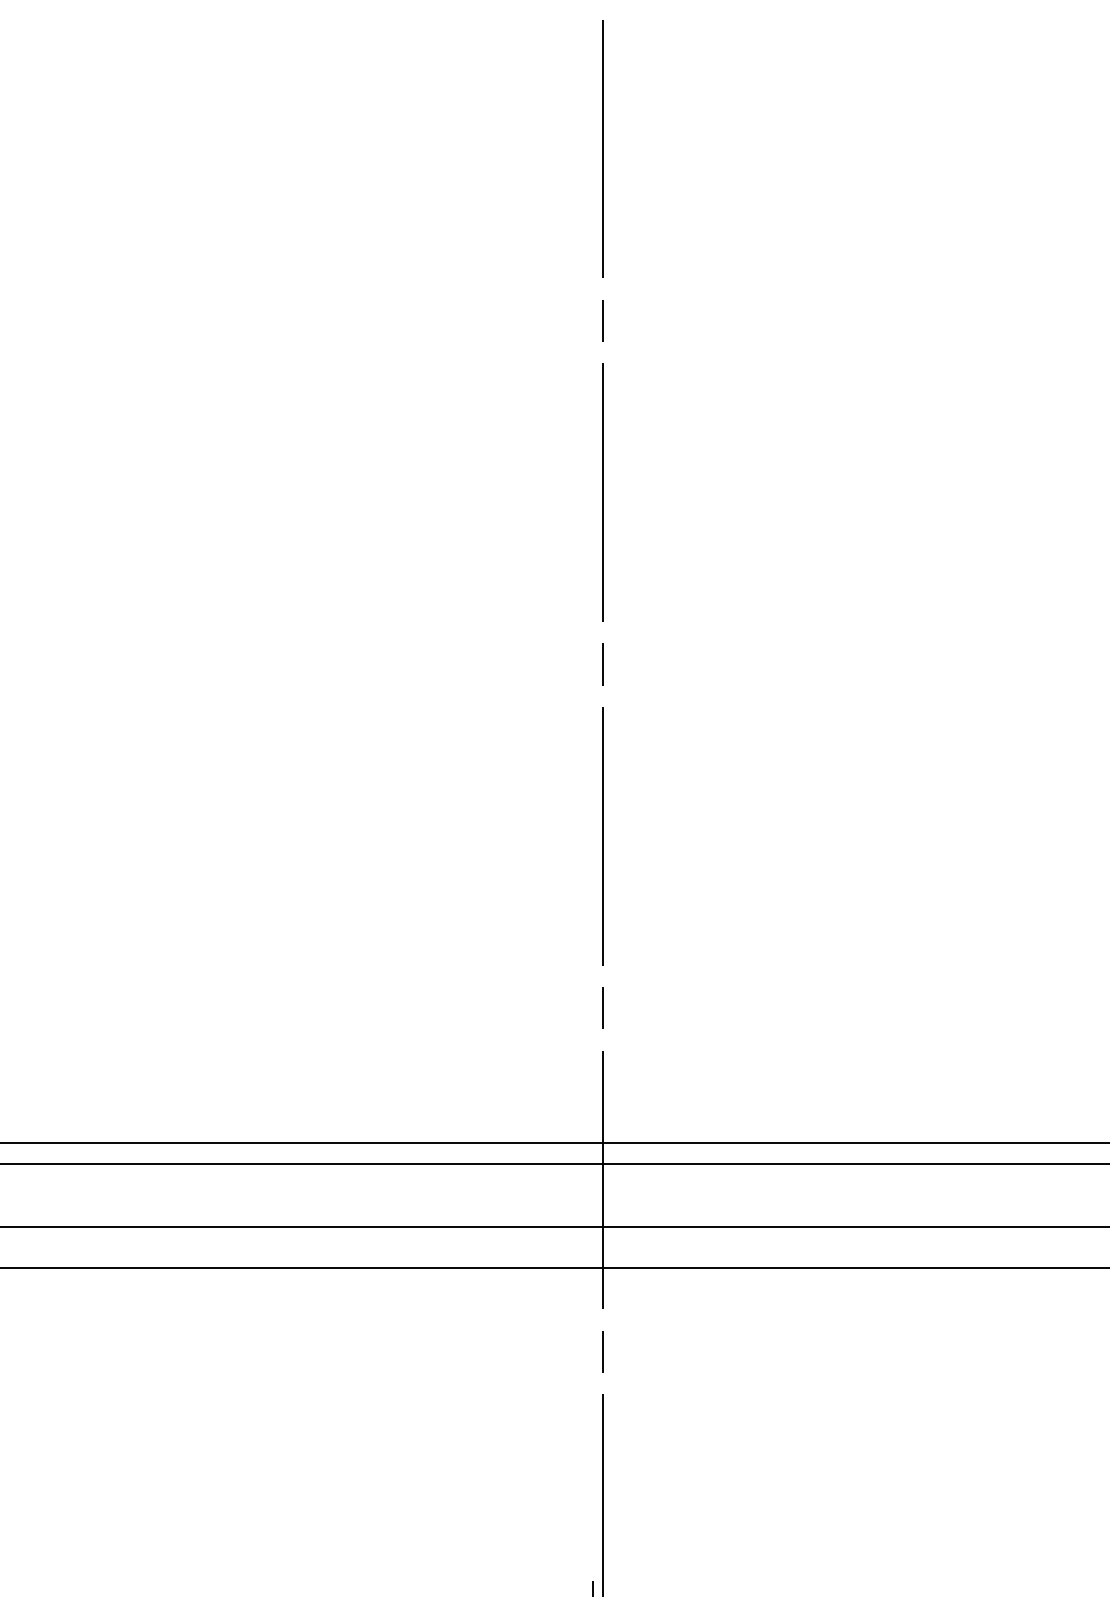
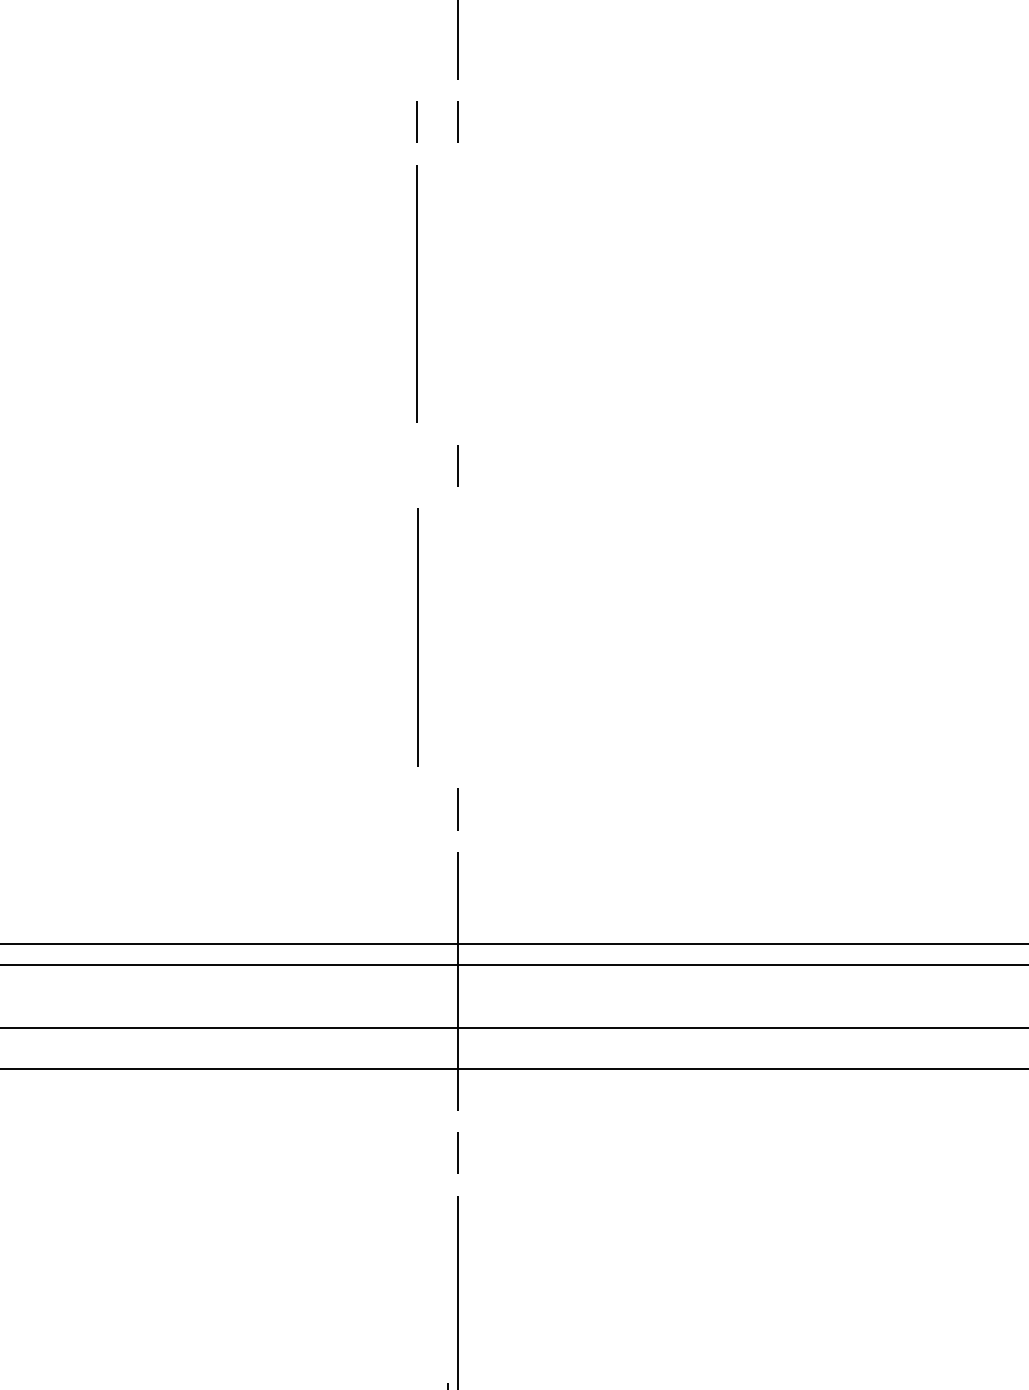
line: (561, 320) -> (416, 121), added
line: (602, 492) -> (416, 293), moved
line: (602, 836) -> (417, 637), moved

